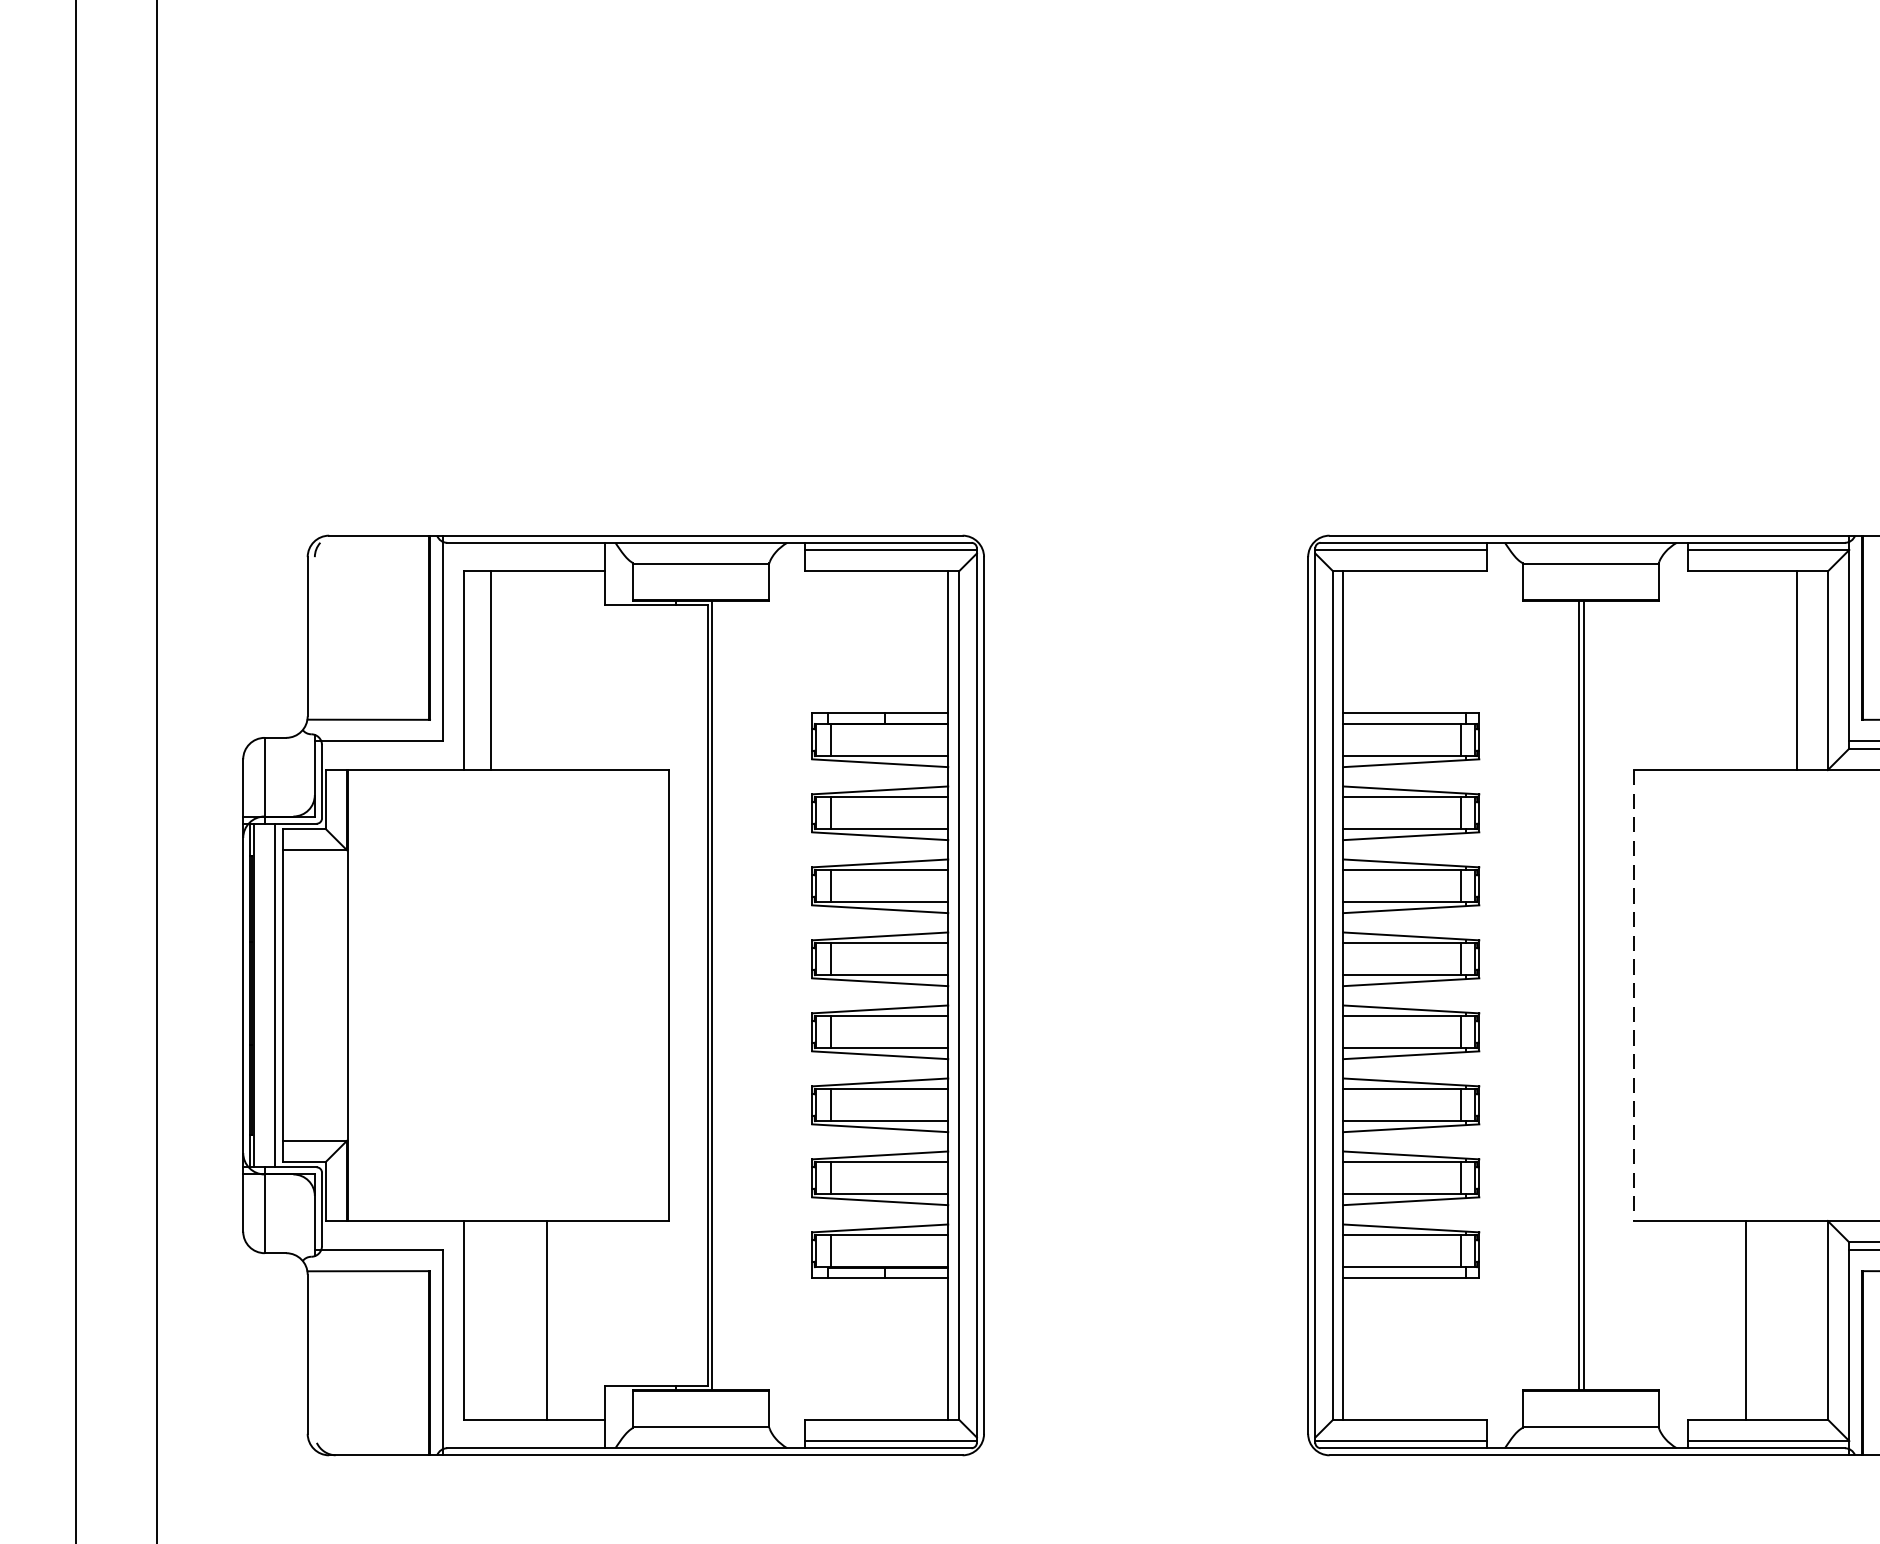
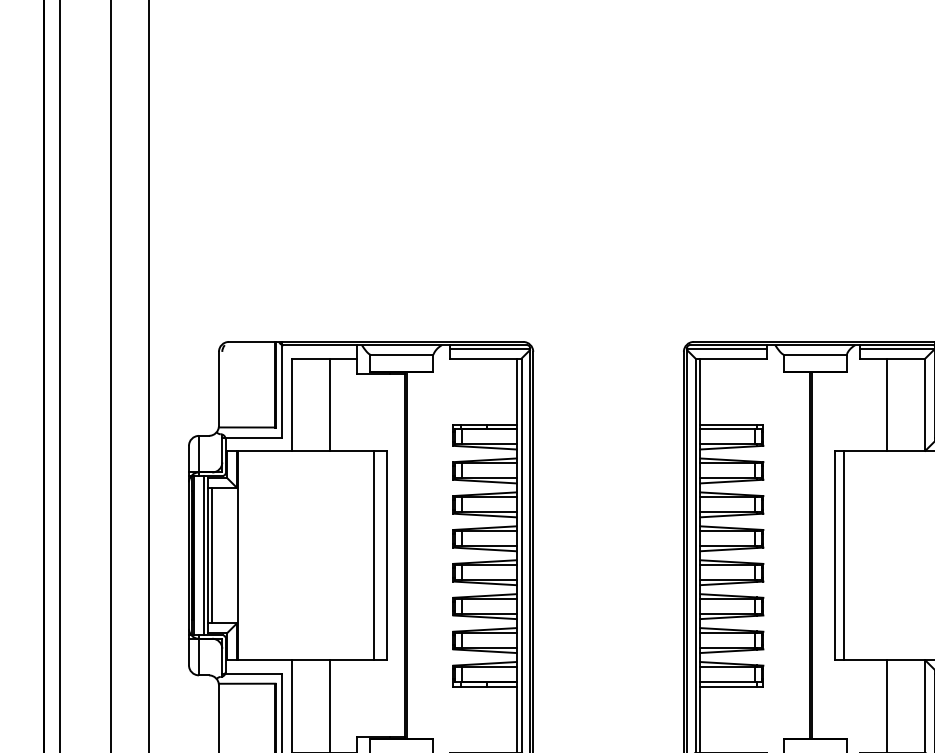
line: (491, 670) -> (330, 404), moved
line: (1798, 670) -> (887, 404), moved
line: (291, 995) -> (211, 555), added
line: (640, 995) -> (373, 555), added
line: (1634, 995) -> (835, 555), dashed -> solid
line: (1651, 995) -> (843, 555), added

